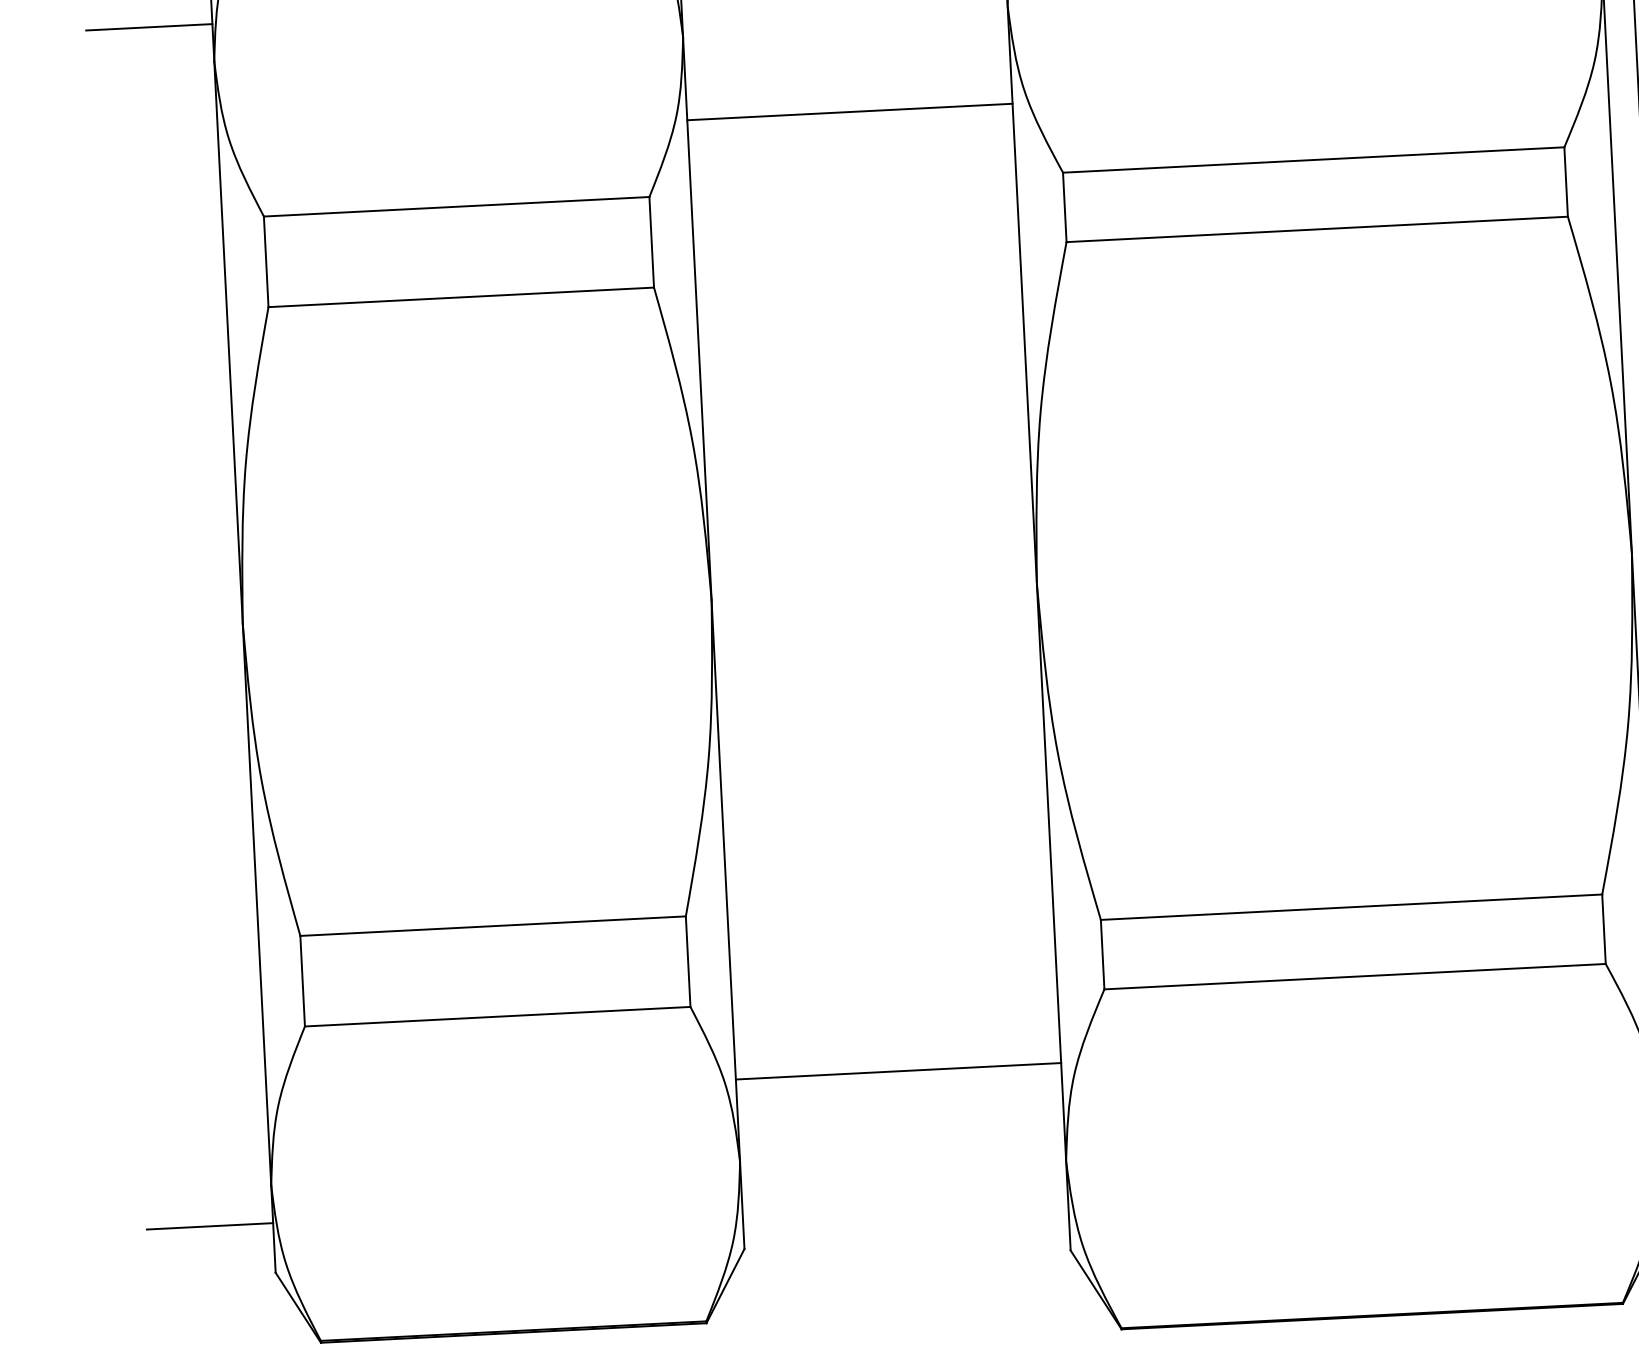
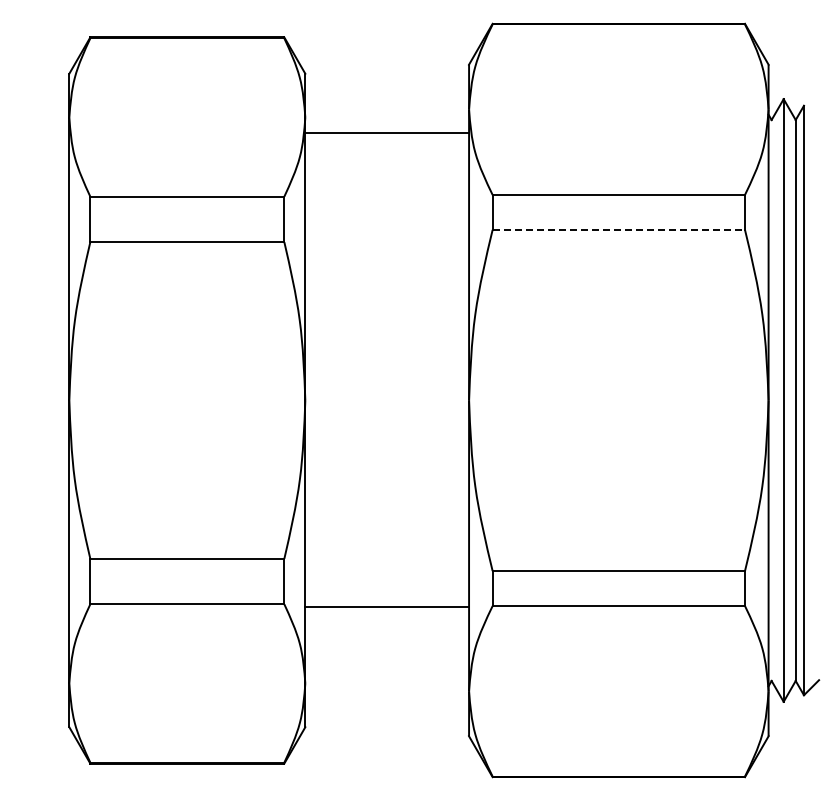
line: (149, 26) -> (37, 98), removed
line: (850, 112) -> (387, 133), moved
line: (1318, 228) -> (619, 229), solid -> dashed
line: (899, 1070) -> (387, 606), moved
line: (209, 1226) -> (37, 702), removed

